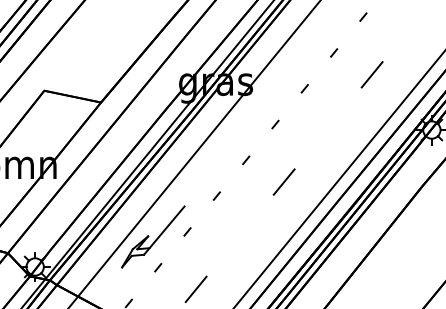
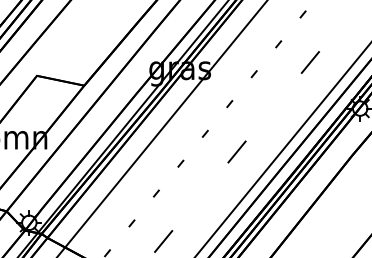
part: (153, 236) -> (128, 197), removed

